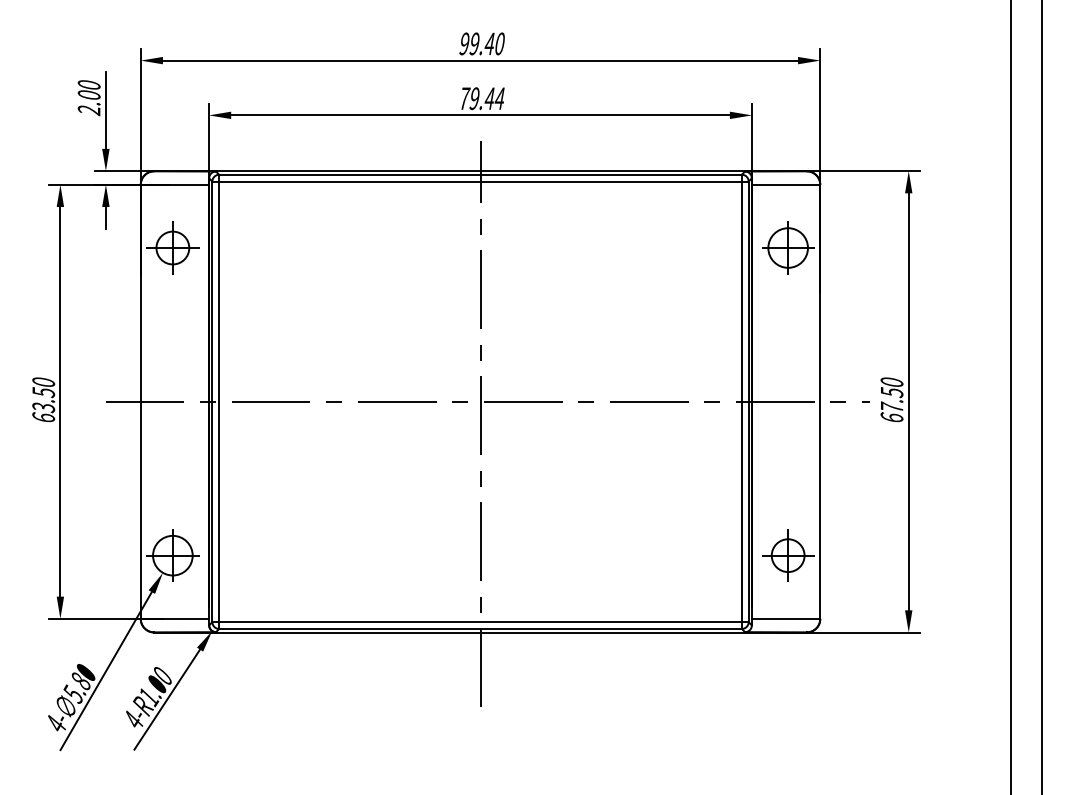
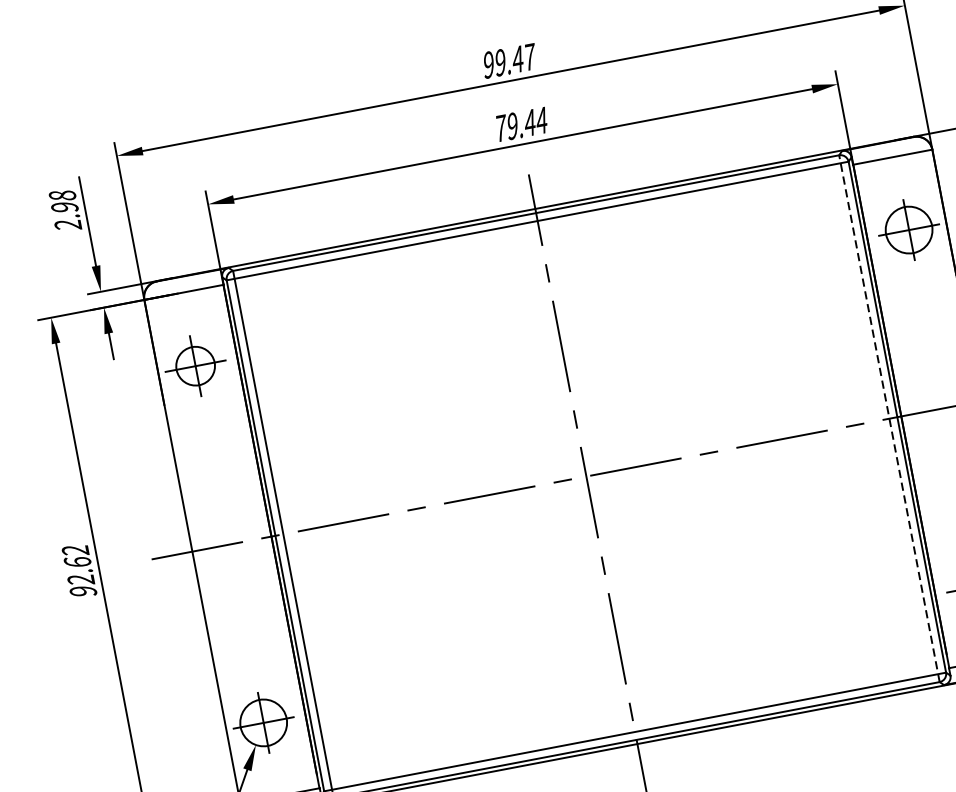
text: (500, 43) -> (530, 56), 99.40 -> 99.47
text: (89, 90) -> (64, 201), 2.00 -> 2.98
text: (43, 399) -> (79, 570), 63.50 -> 92.62
line: (741, 401) -> (888, 418), solid -> dashed

